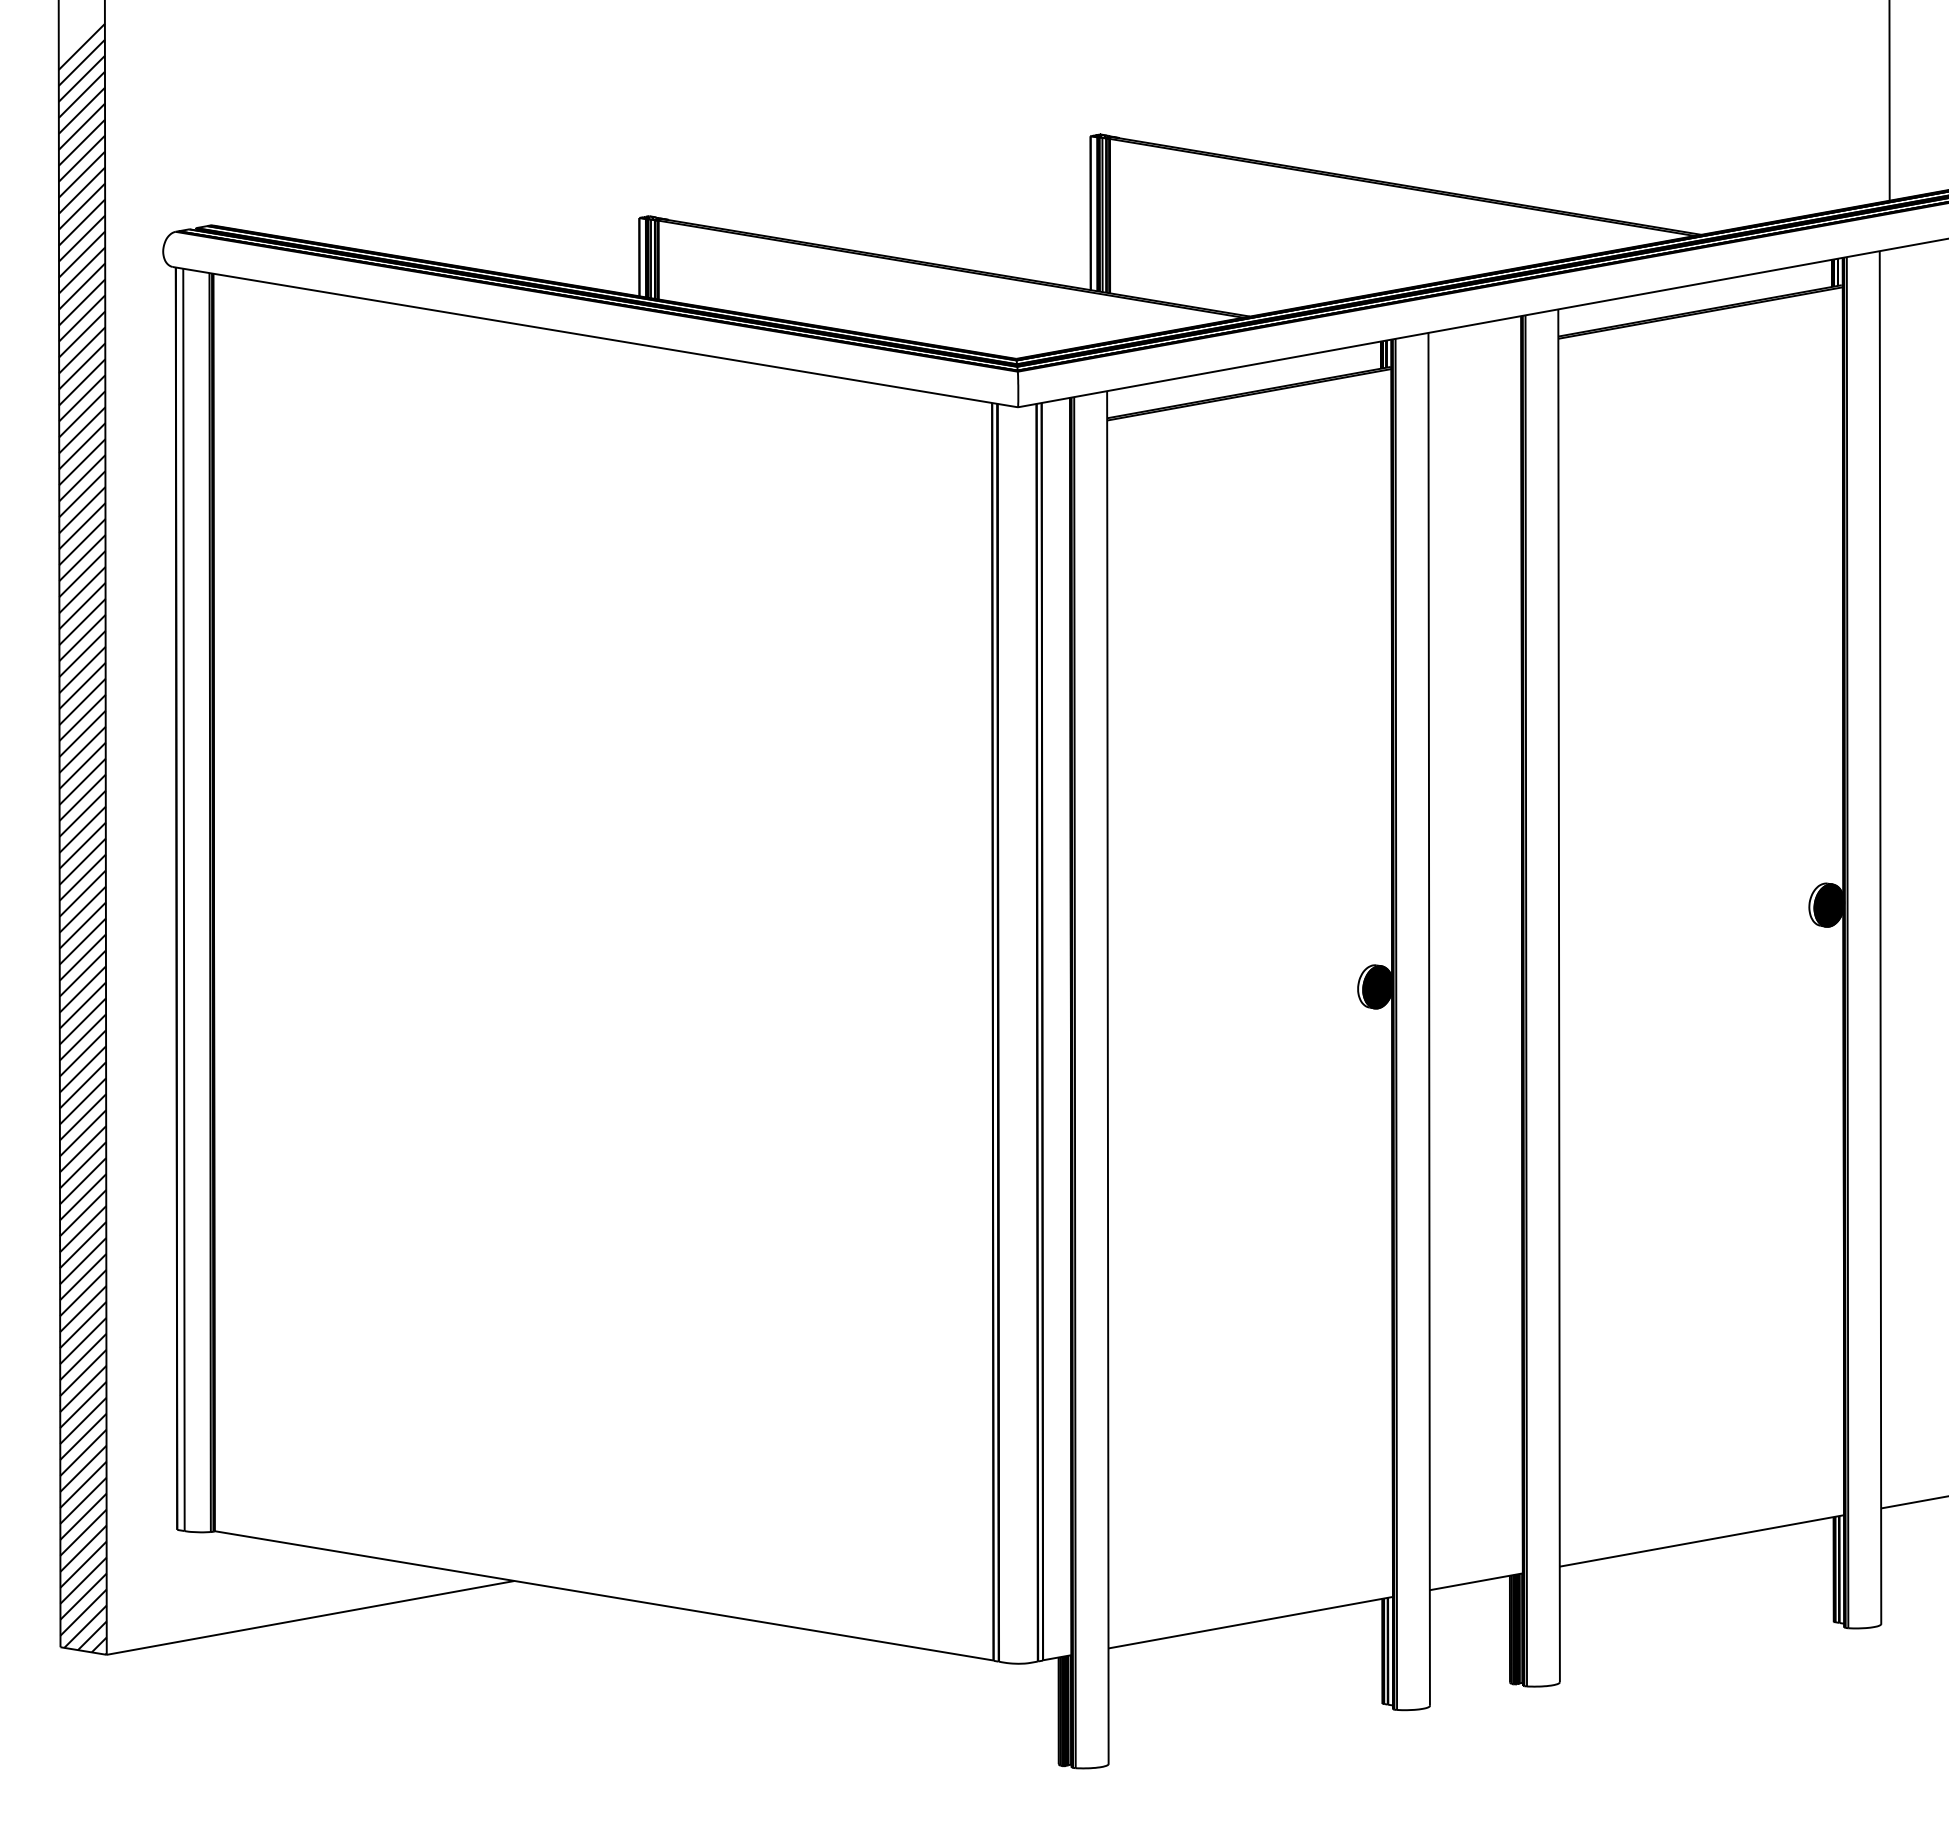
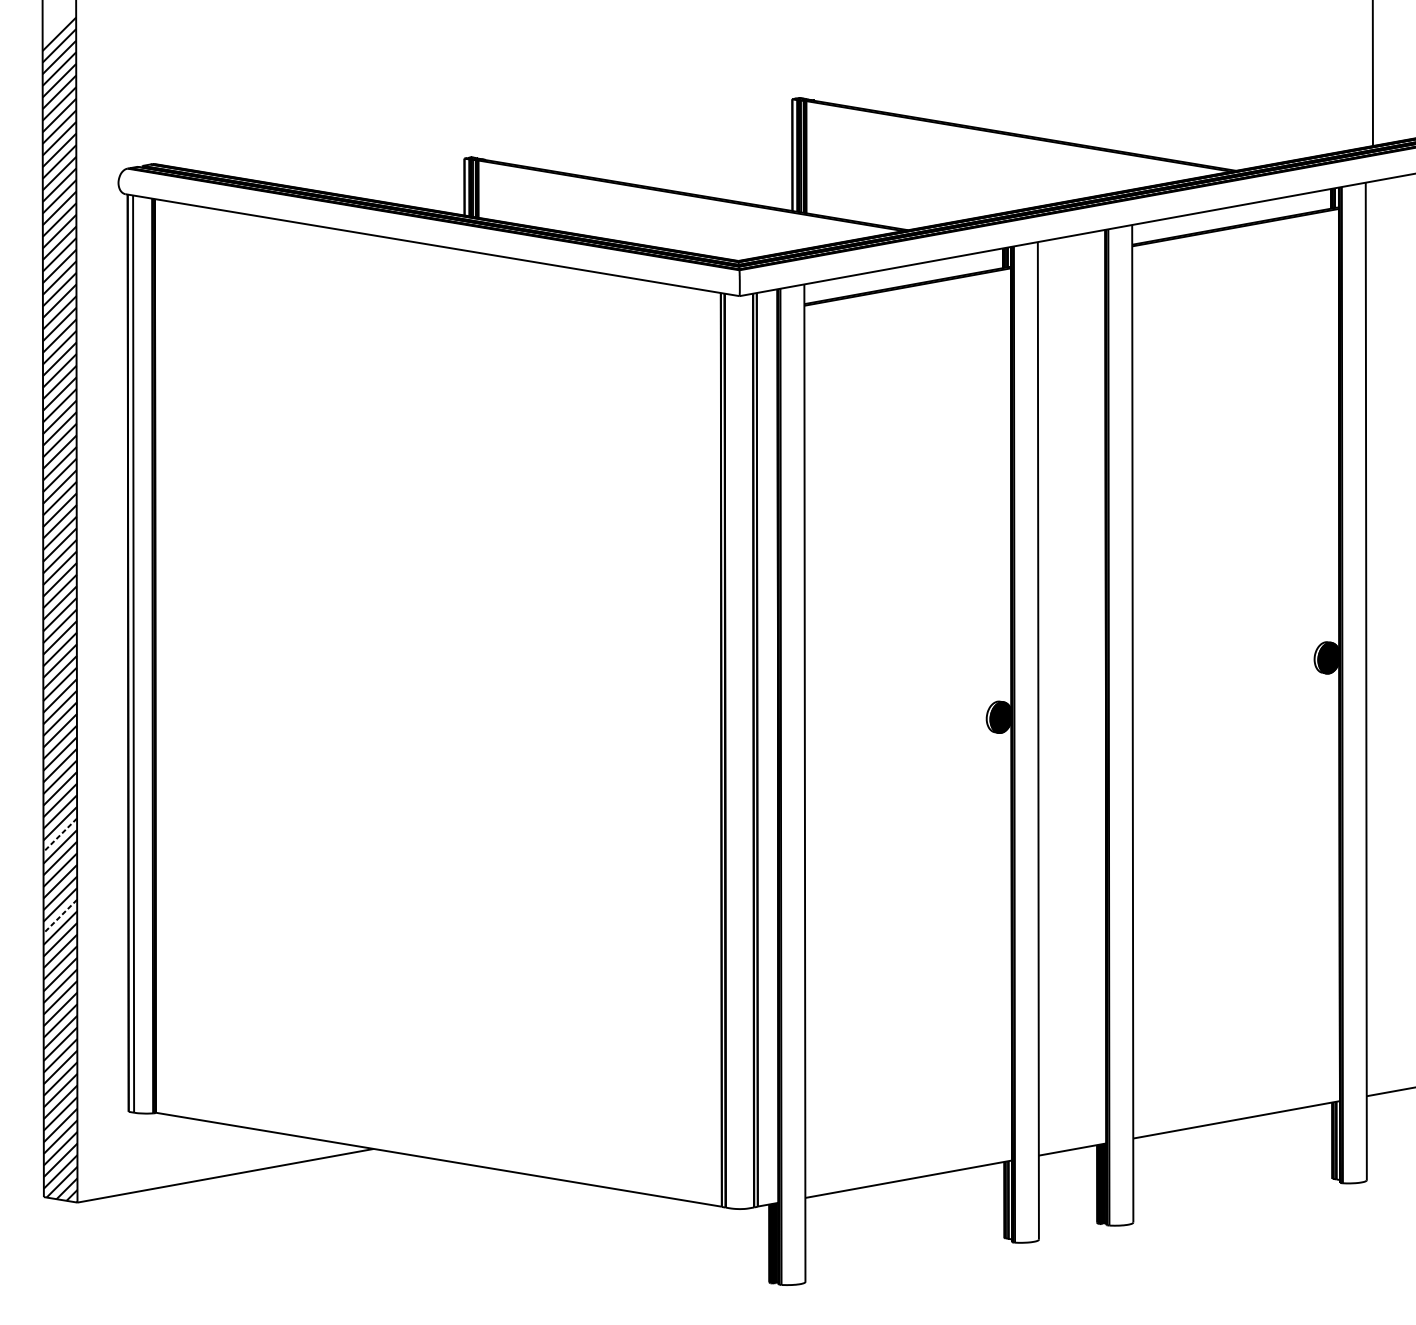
line: (83, 1149) -> (60, 835), solid -> dashed
line: (83, 1261) -> (60, 916), solid -> dashed

